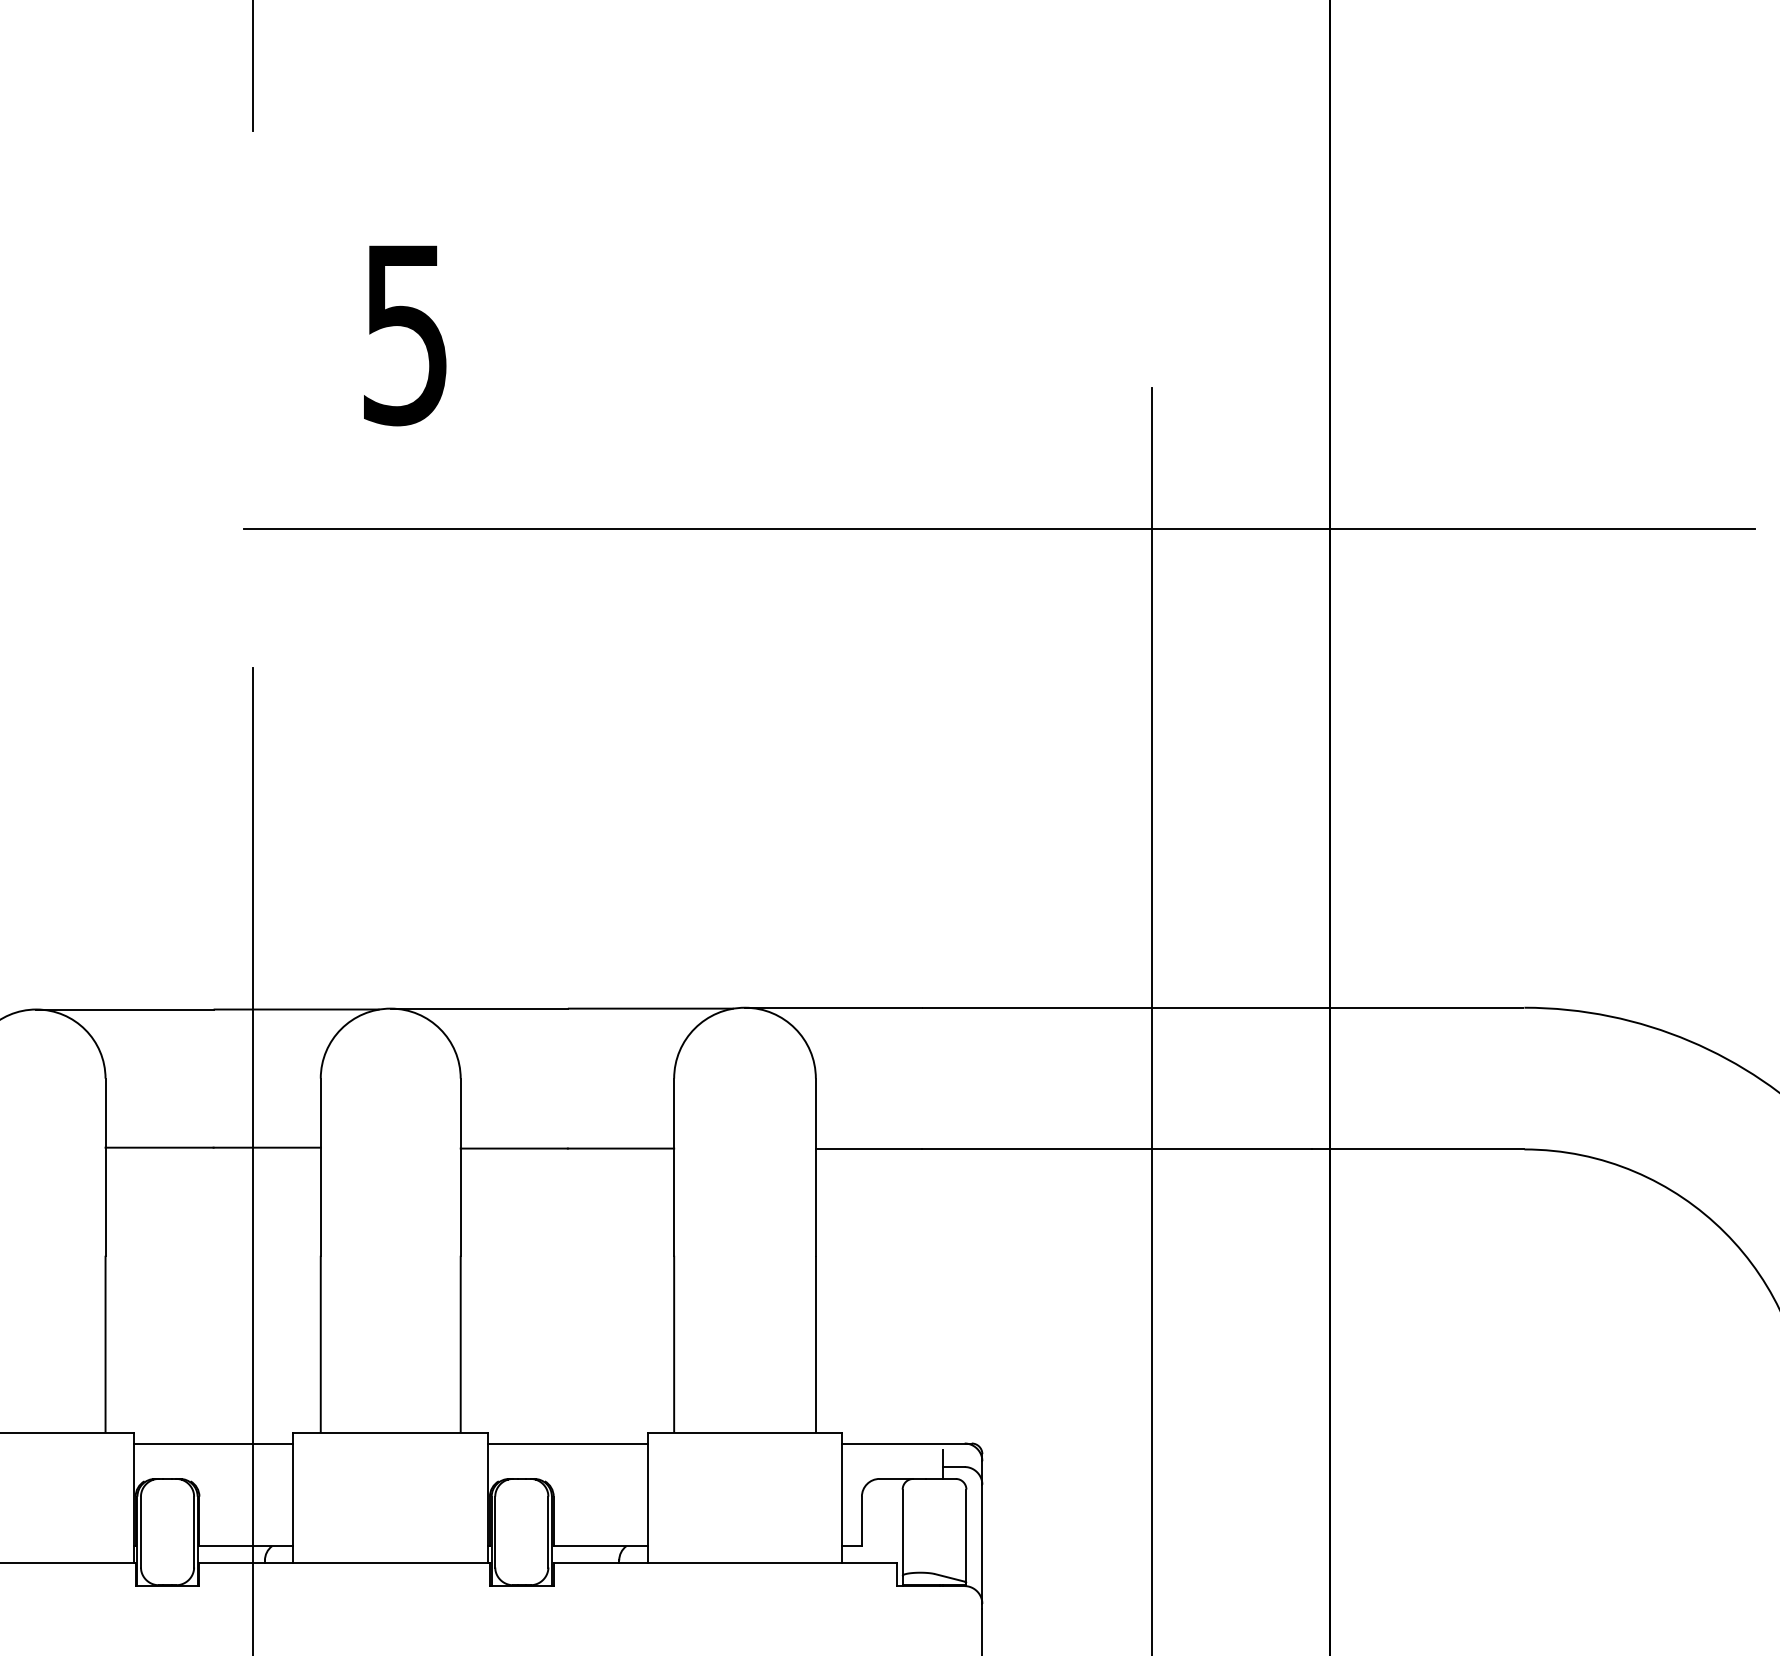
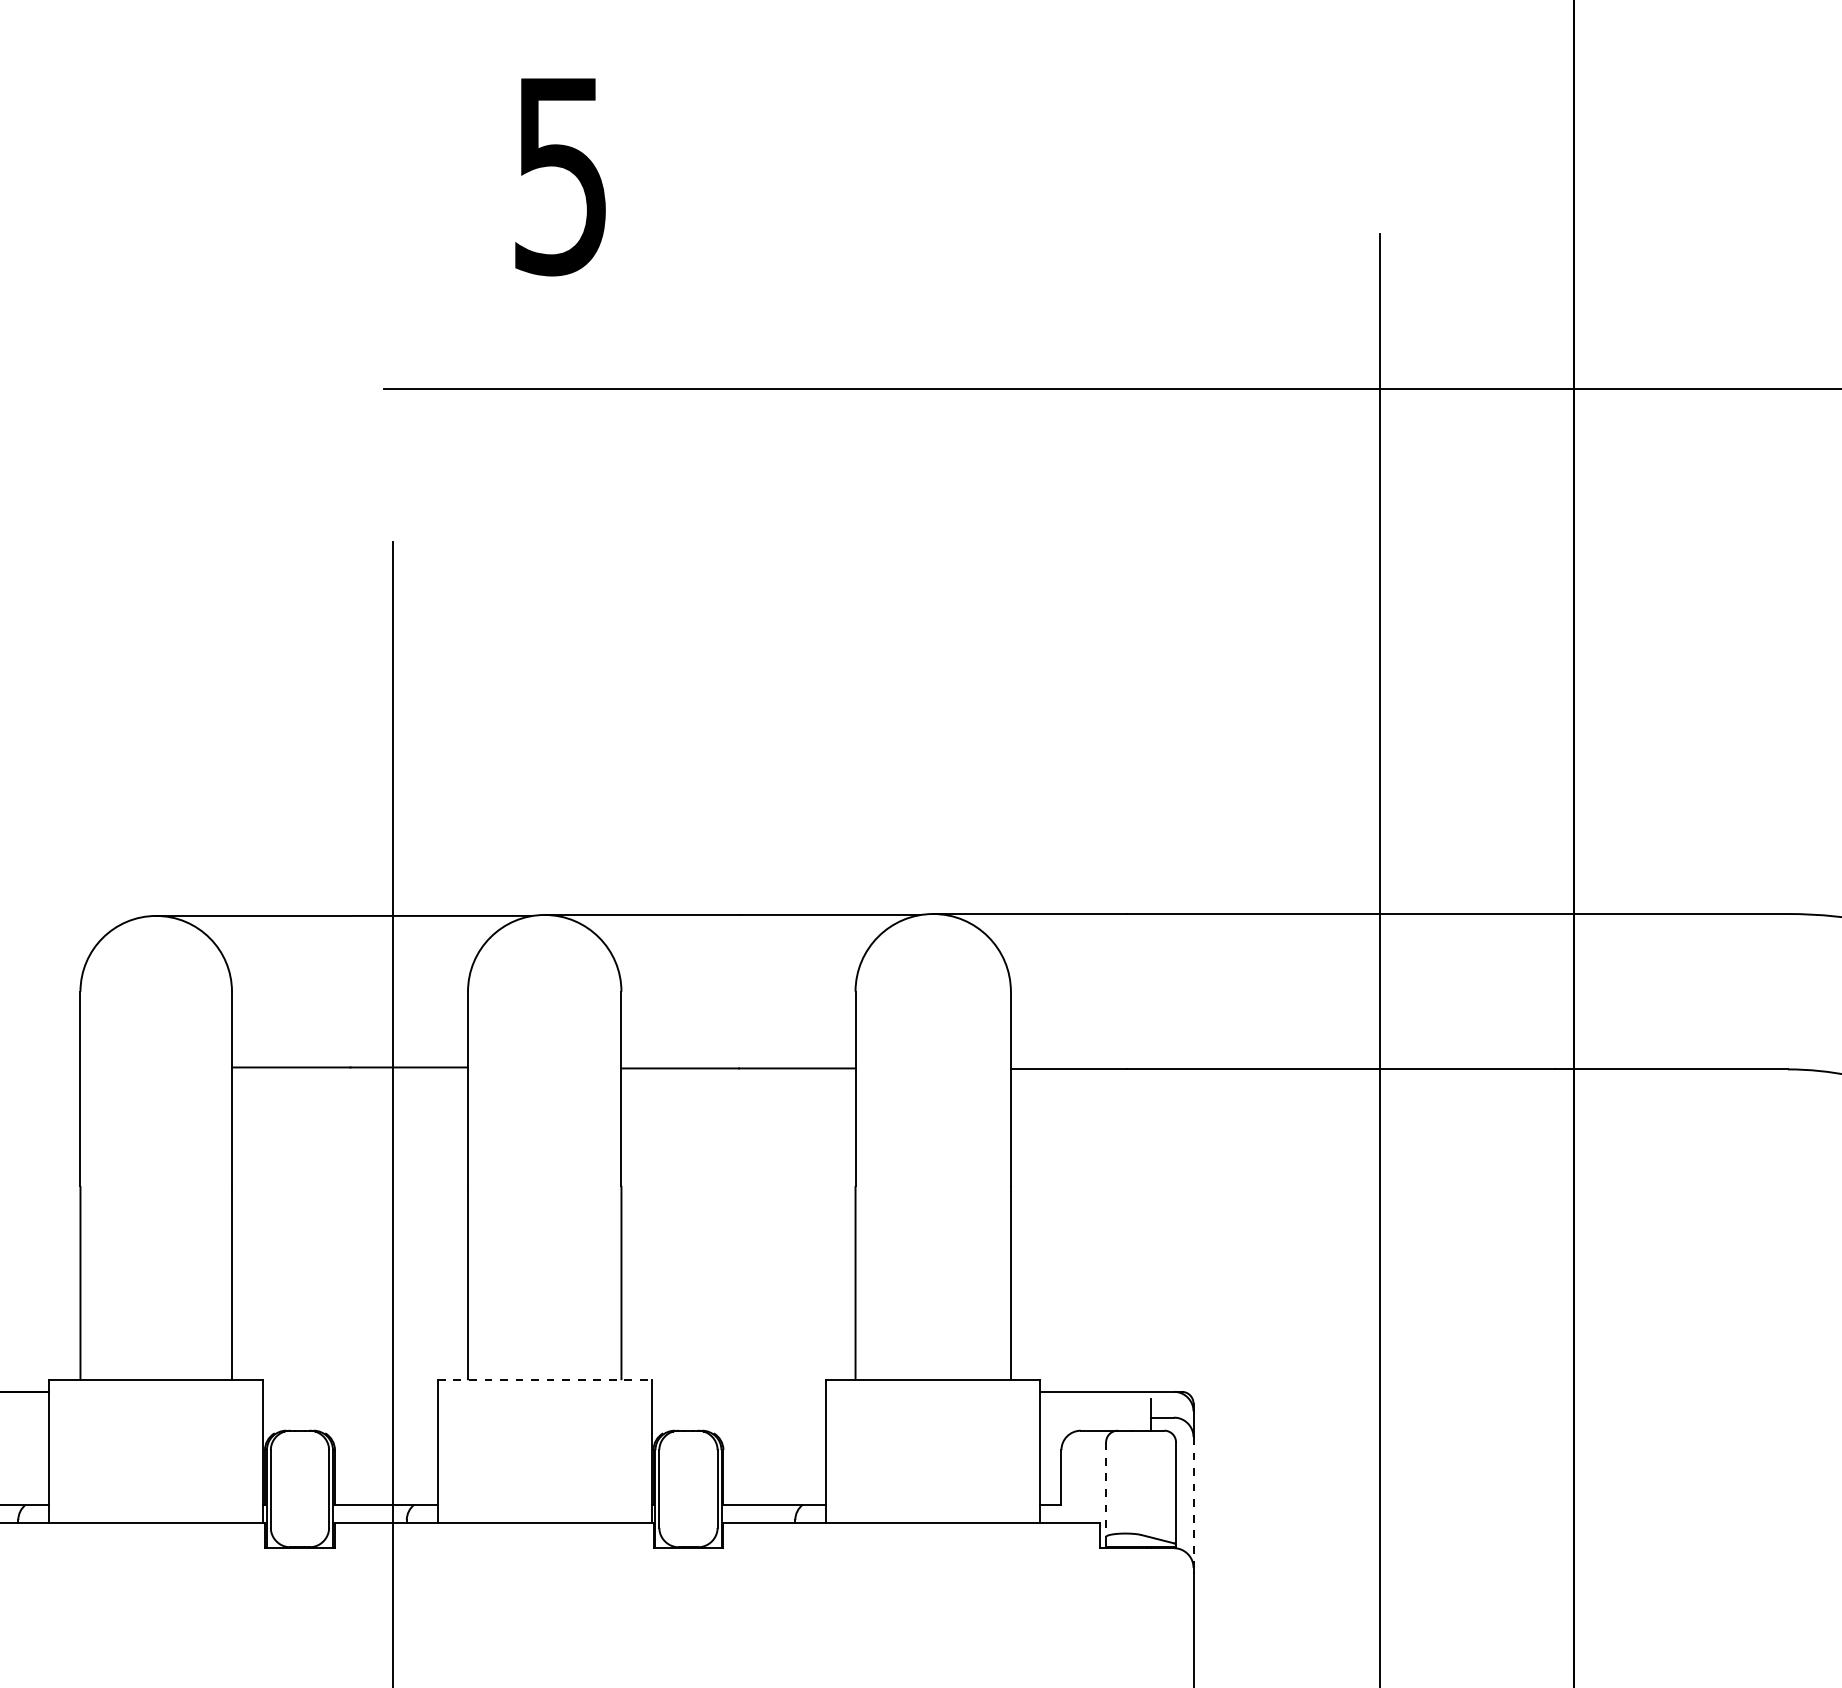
line: (391, 1432) -> (545, 1379), solid -> dashed
line: (213, 1443) -> (350, 1391), removed
line: (567, 1443) -> (738, 1391), removed
line: (902, 1533) -> (1105, 1490), solid -> dashed
line: (982, 1544) -> (1193, 1502), solid -> dashed

